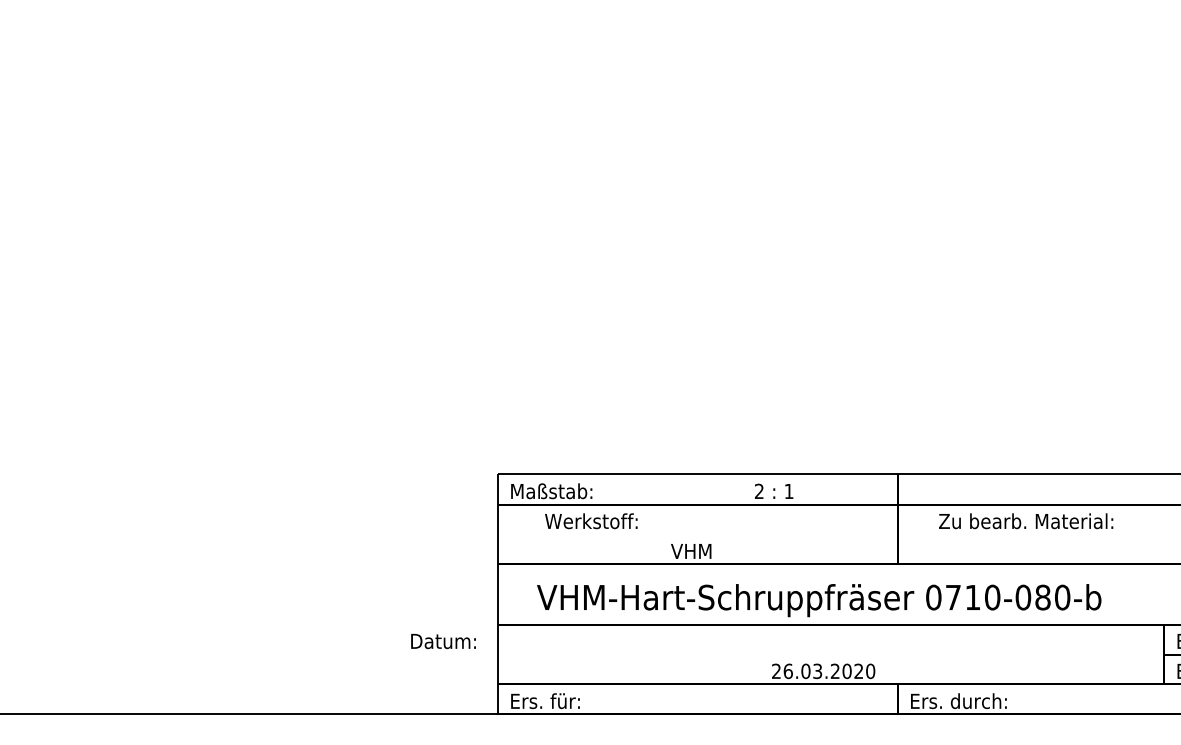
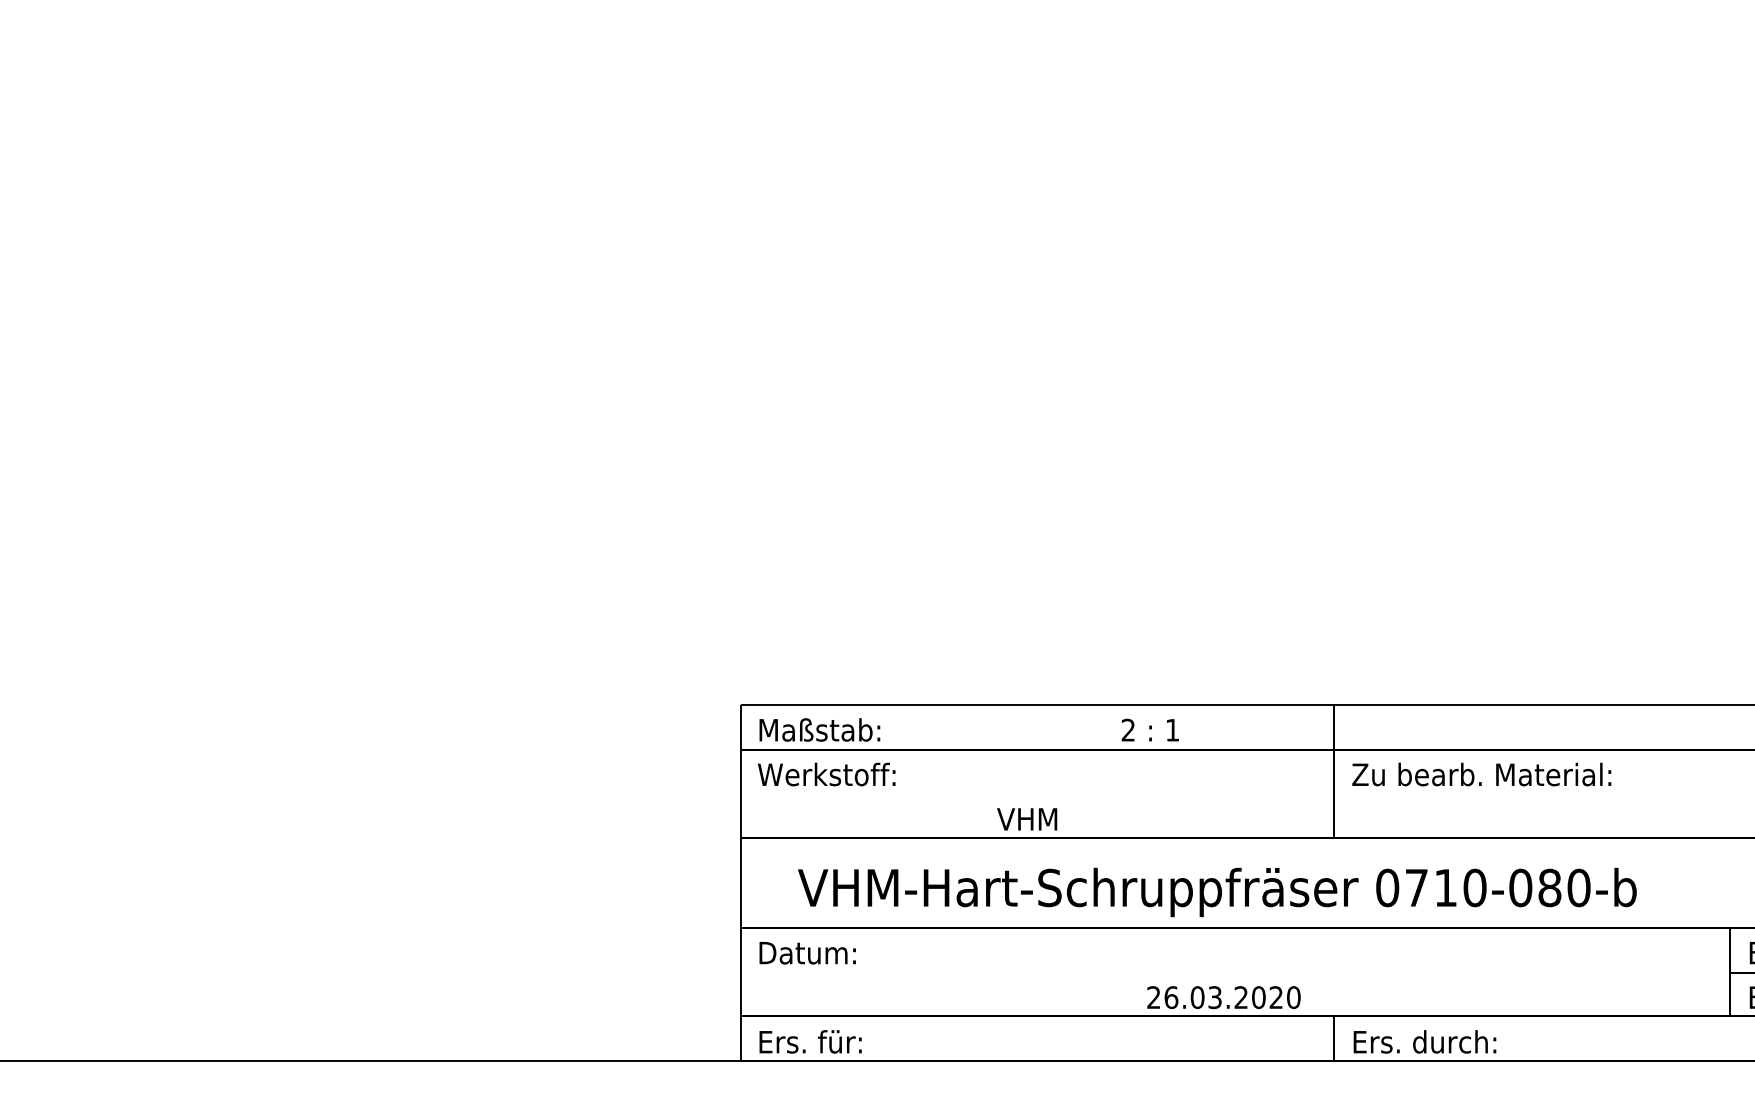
text: (591, 521) -> (826, 774), moved
text: (1026, 521) -> (1482, 774), moved
text: (443, 641) -> (807, 953), moved

